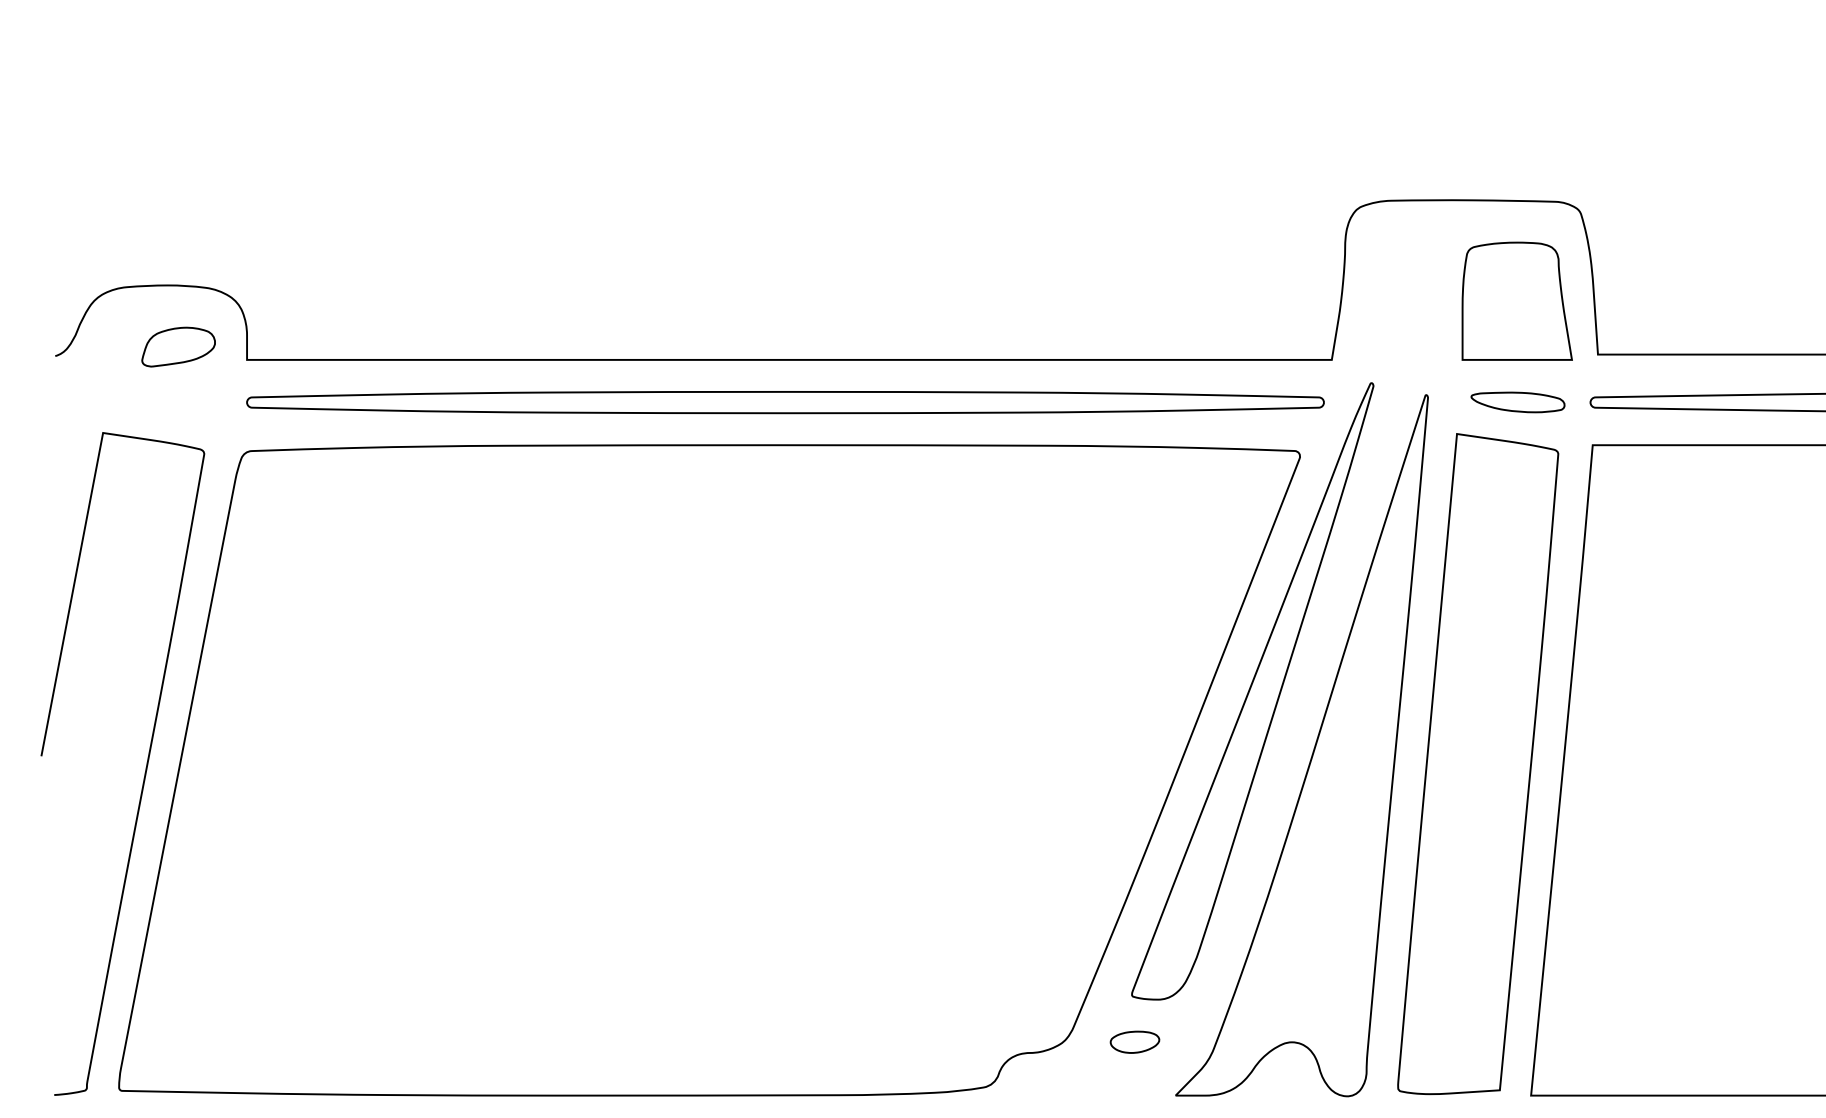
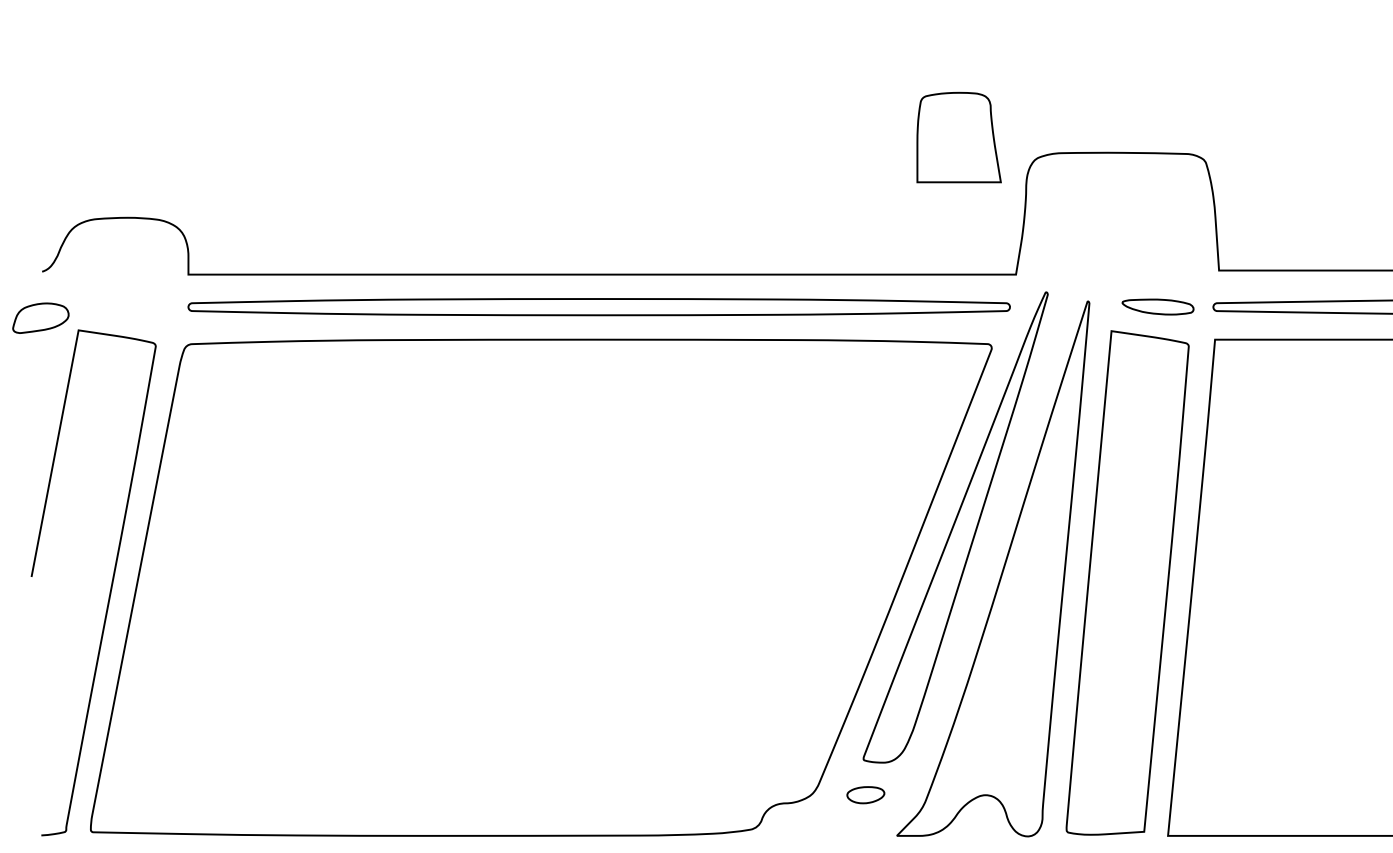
part: (1516, 300) -> (958, 136), moved
part: (178, 346) -> (40, 317), moved

